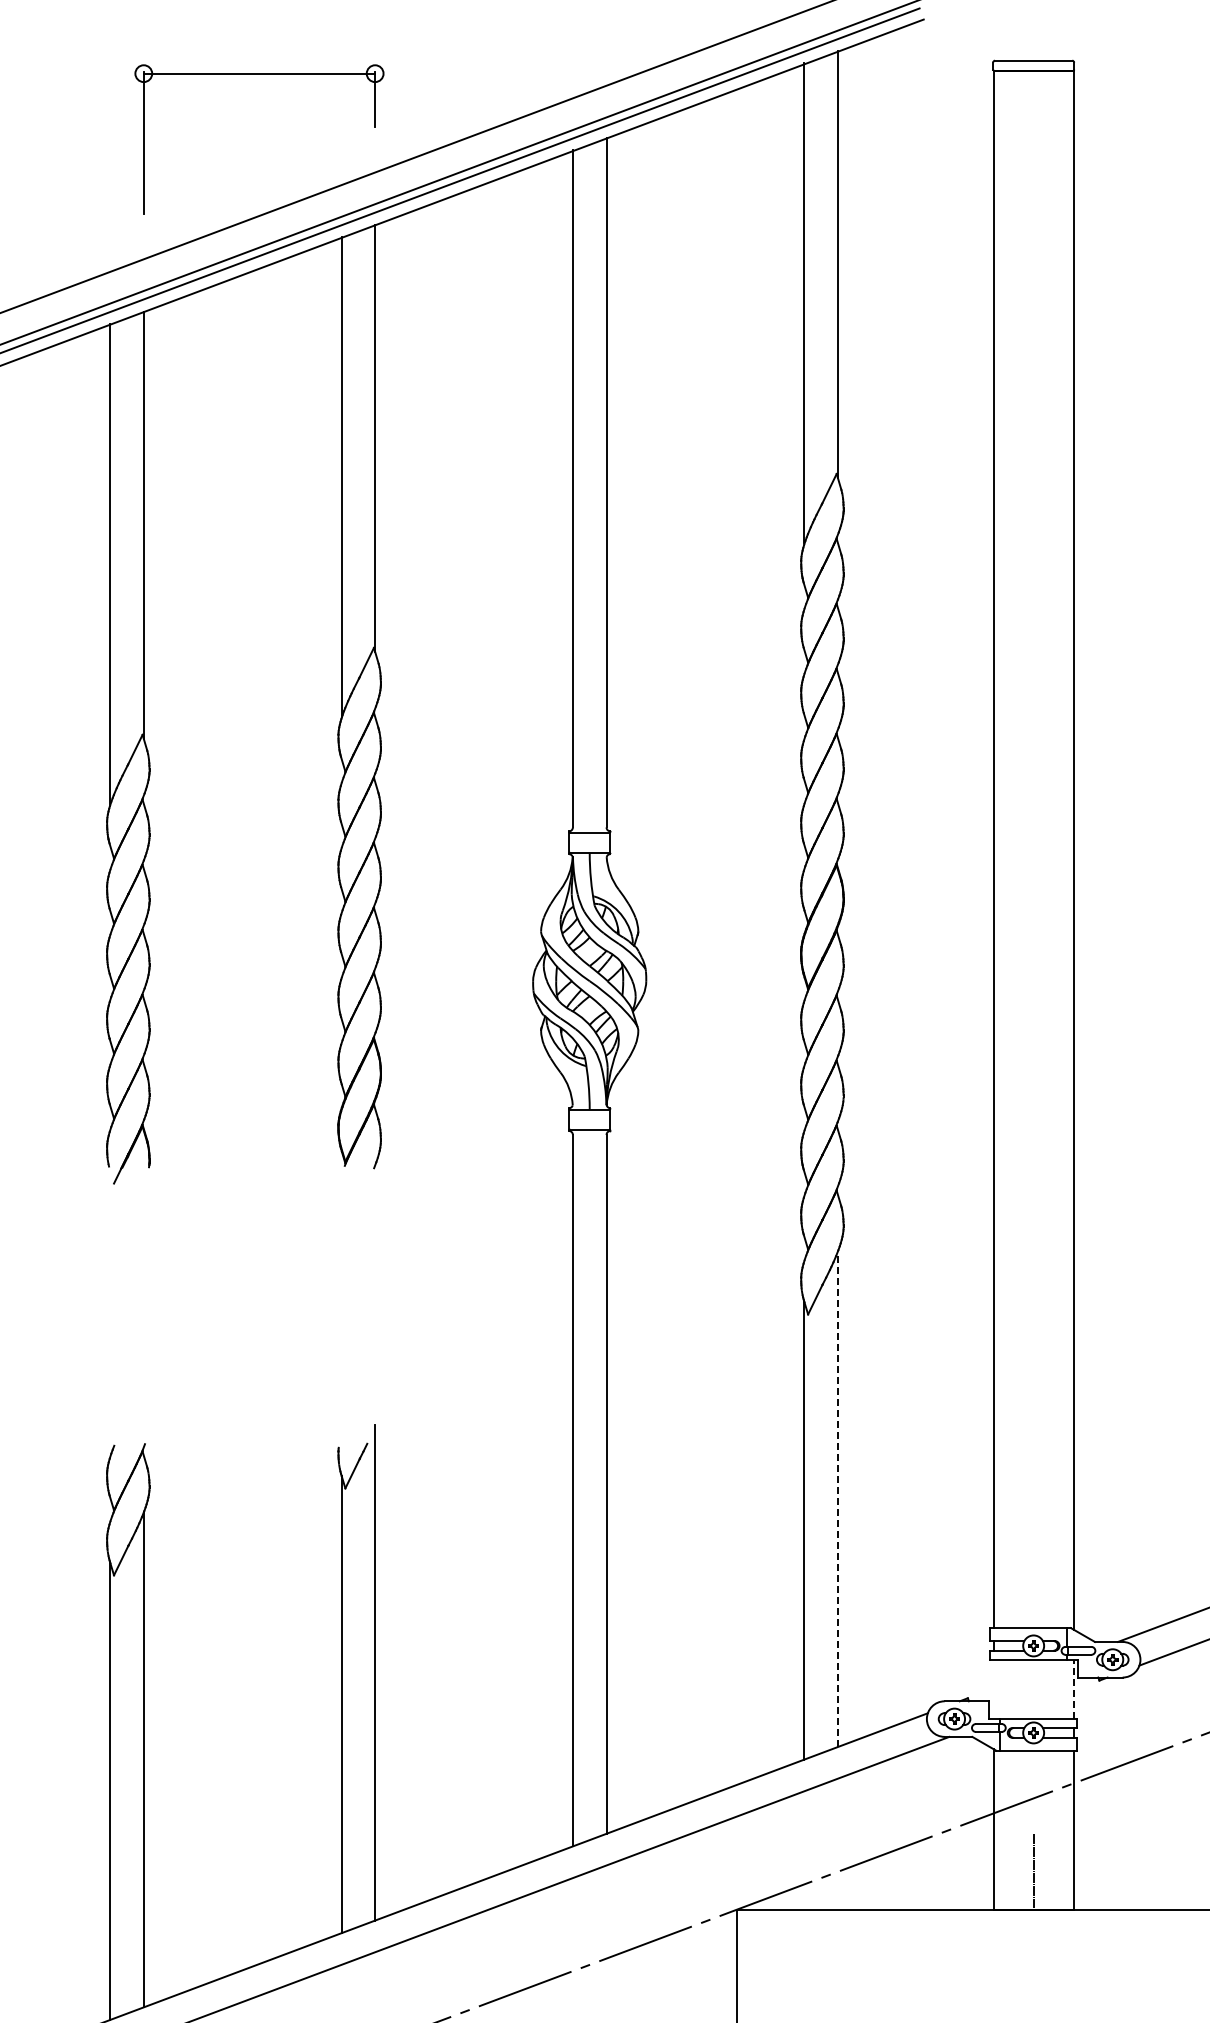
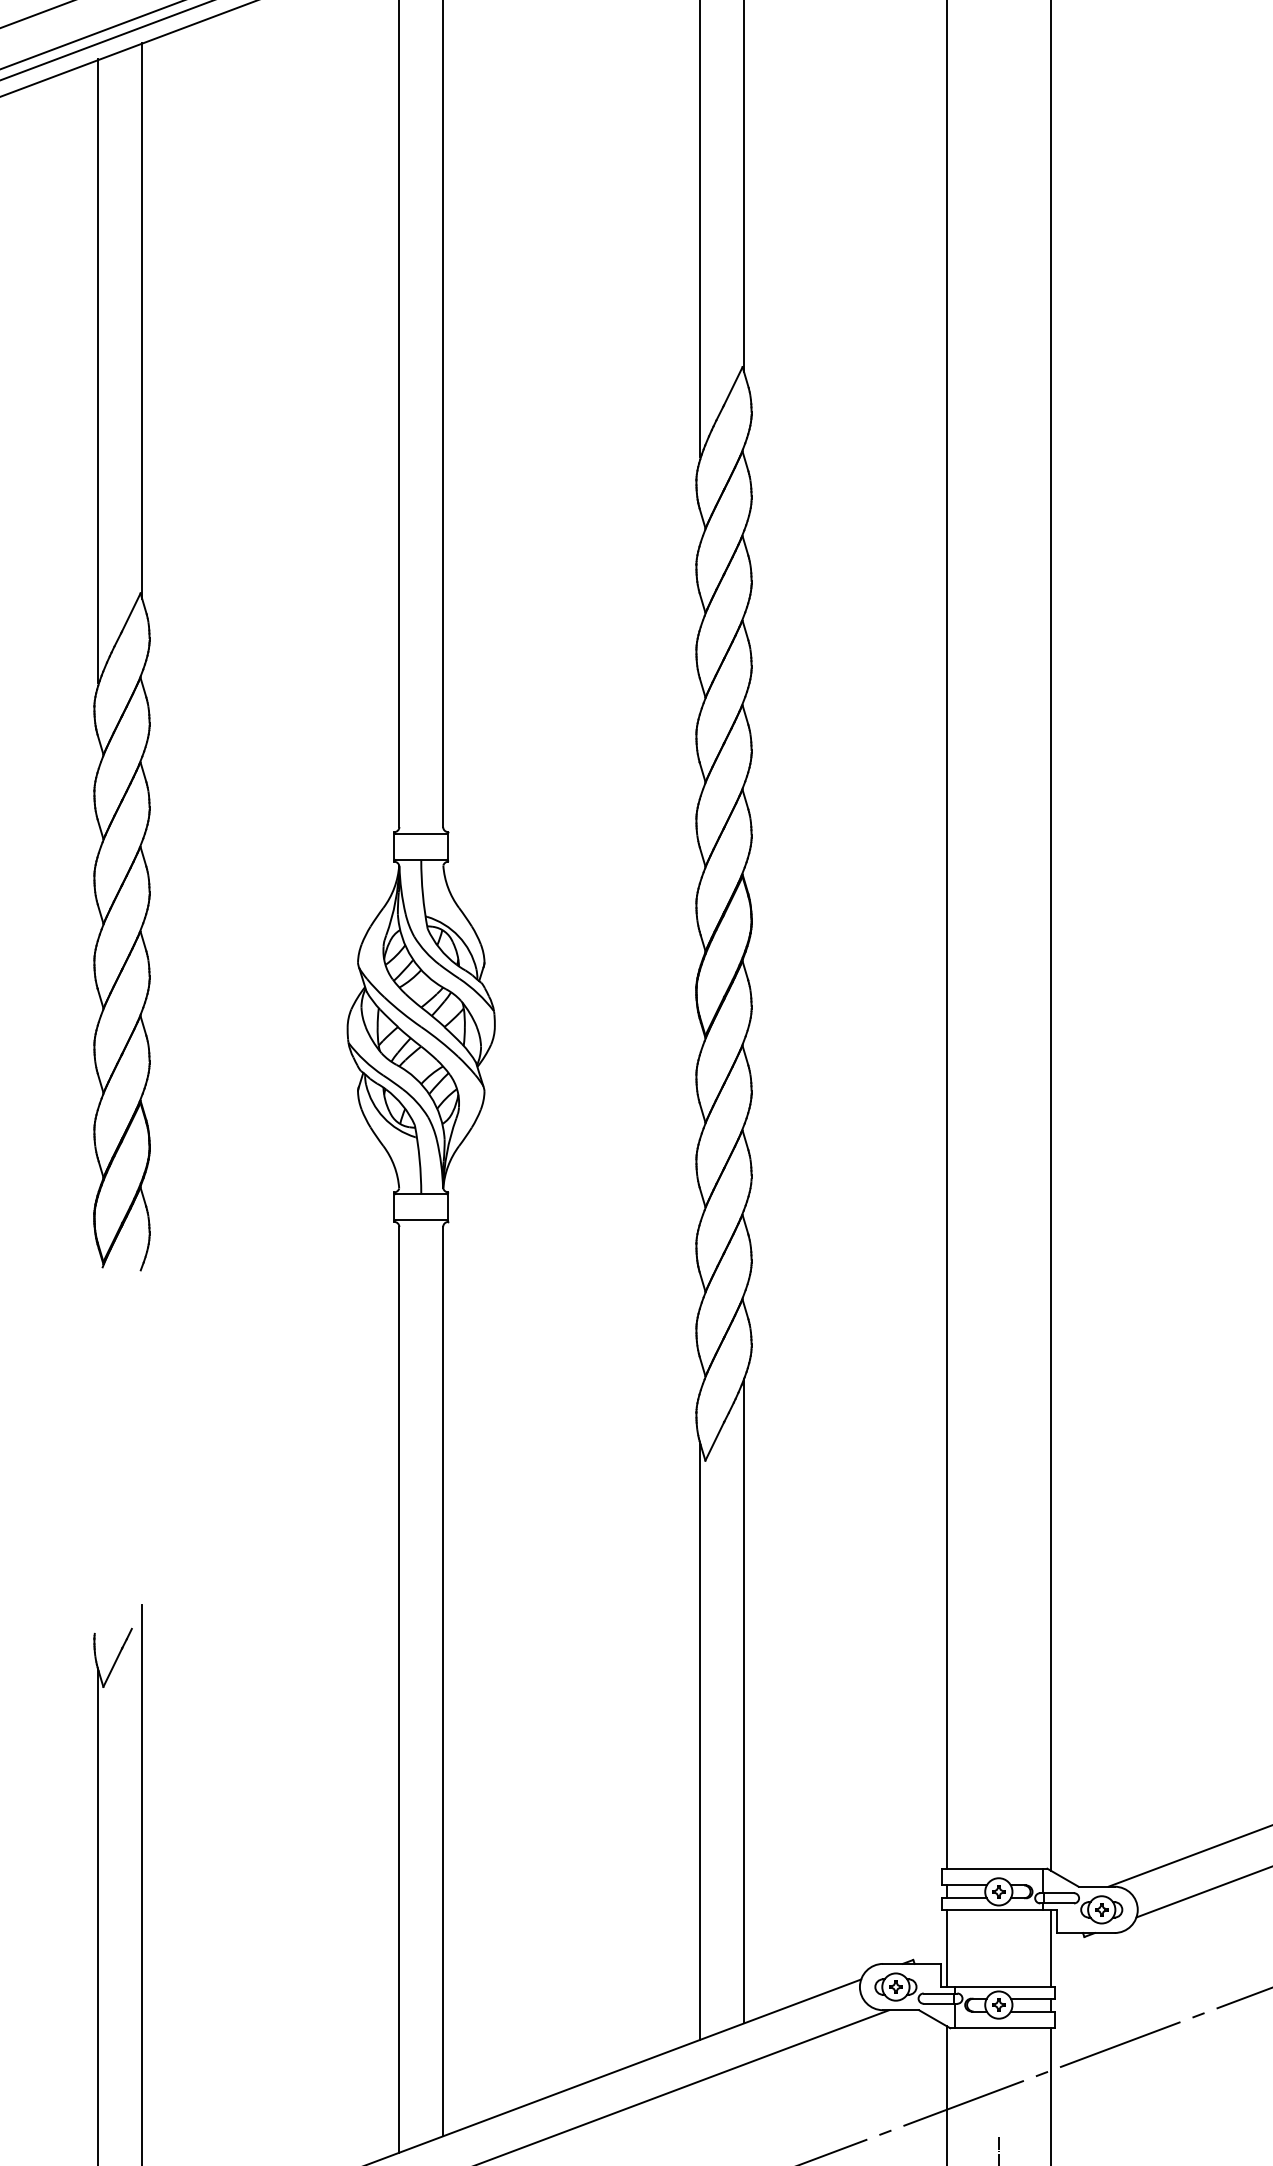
line: (837, 1499) -> (743, 1701), dashed -> solid
line: (993, 1689) -> (946, 1948), added
line: (1073, 1689) -> (1050, 1948), dashed -> solid

